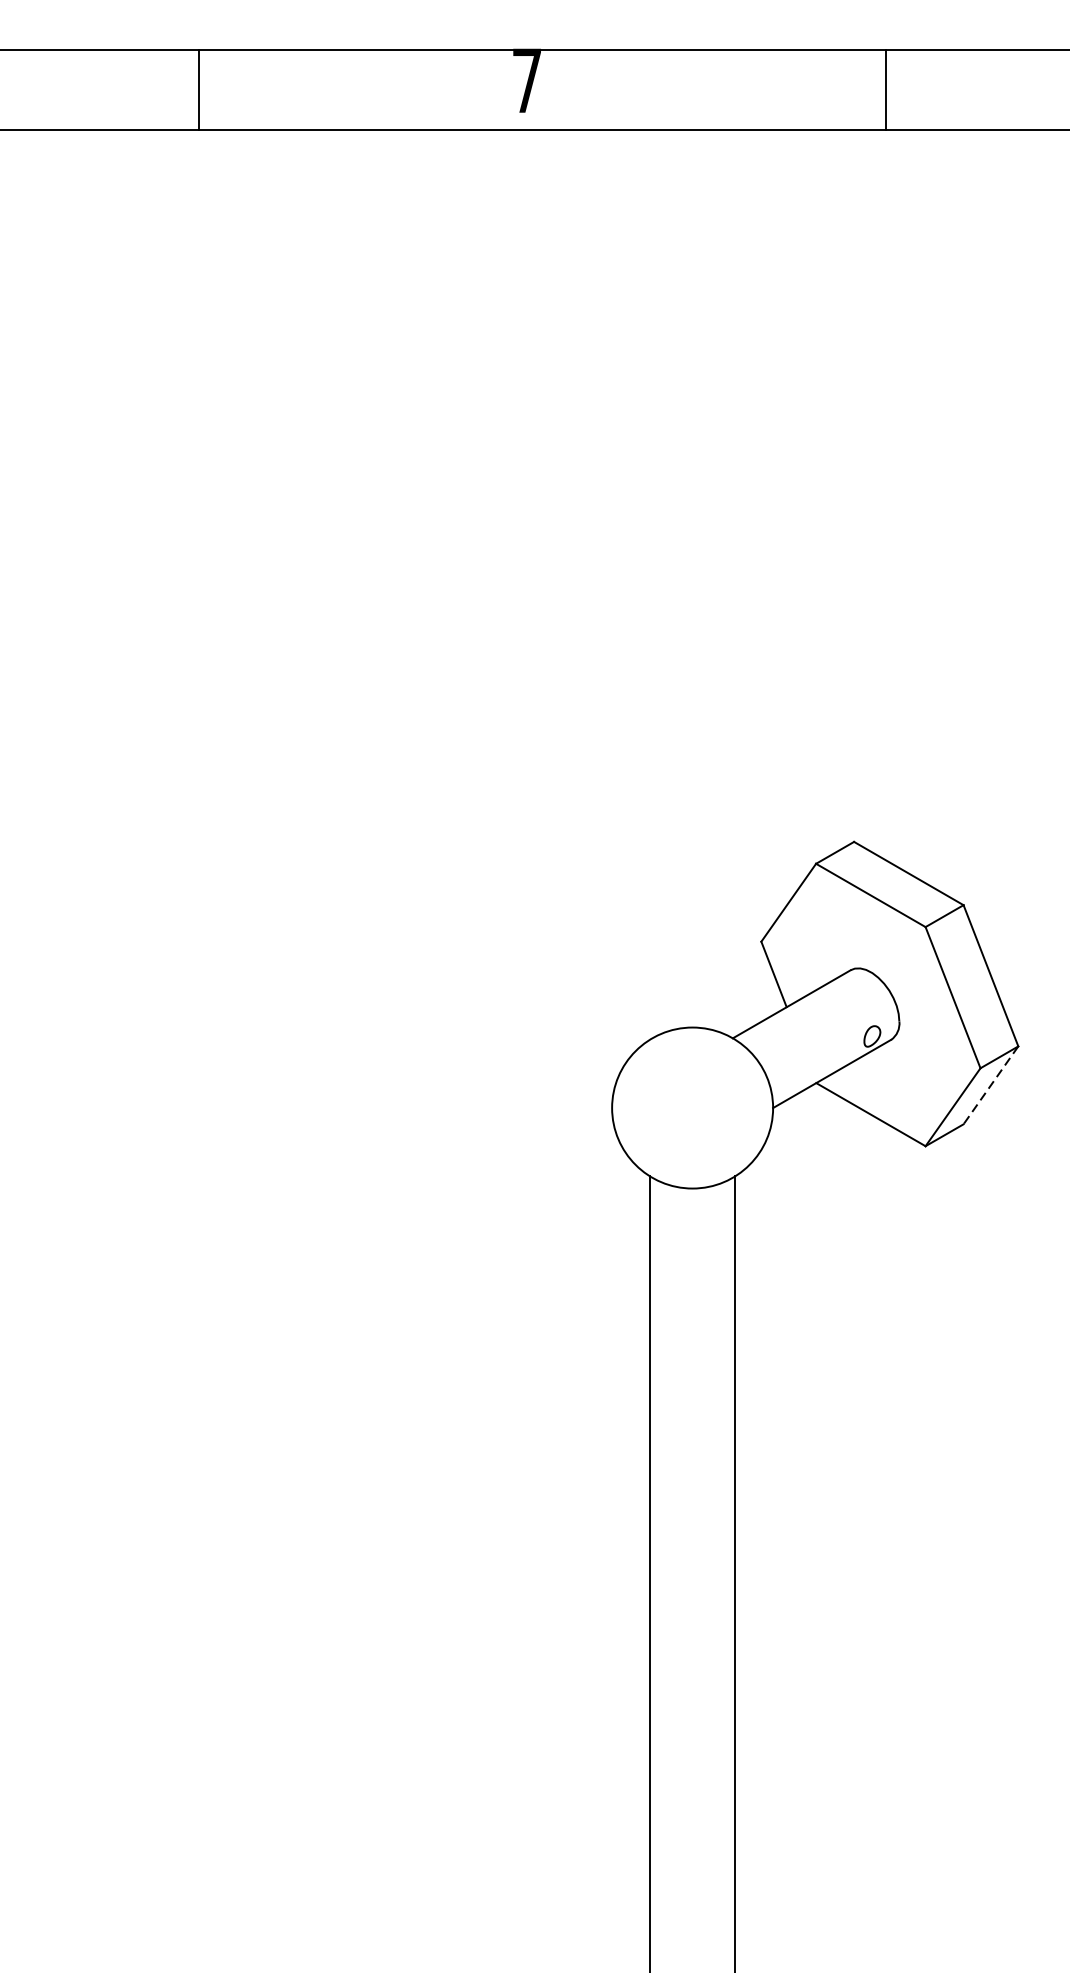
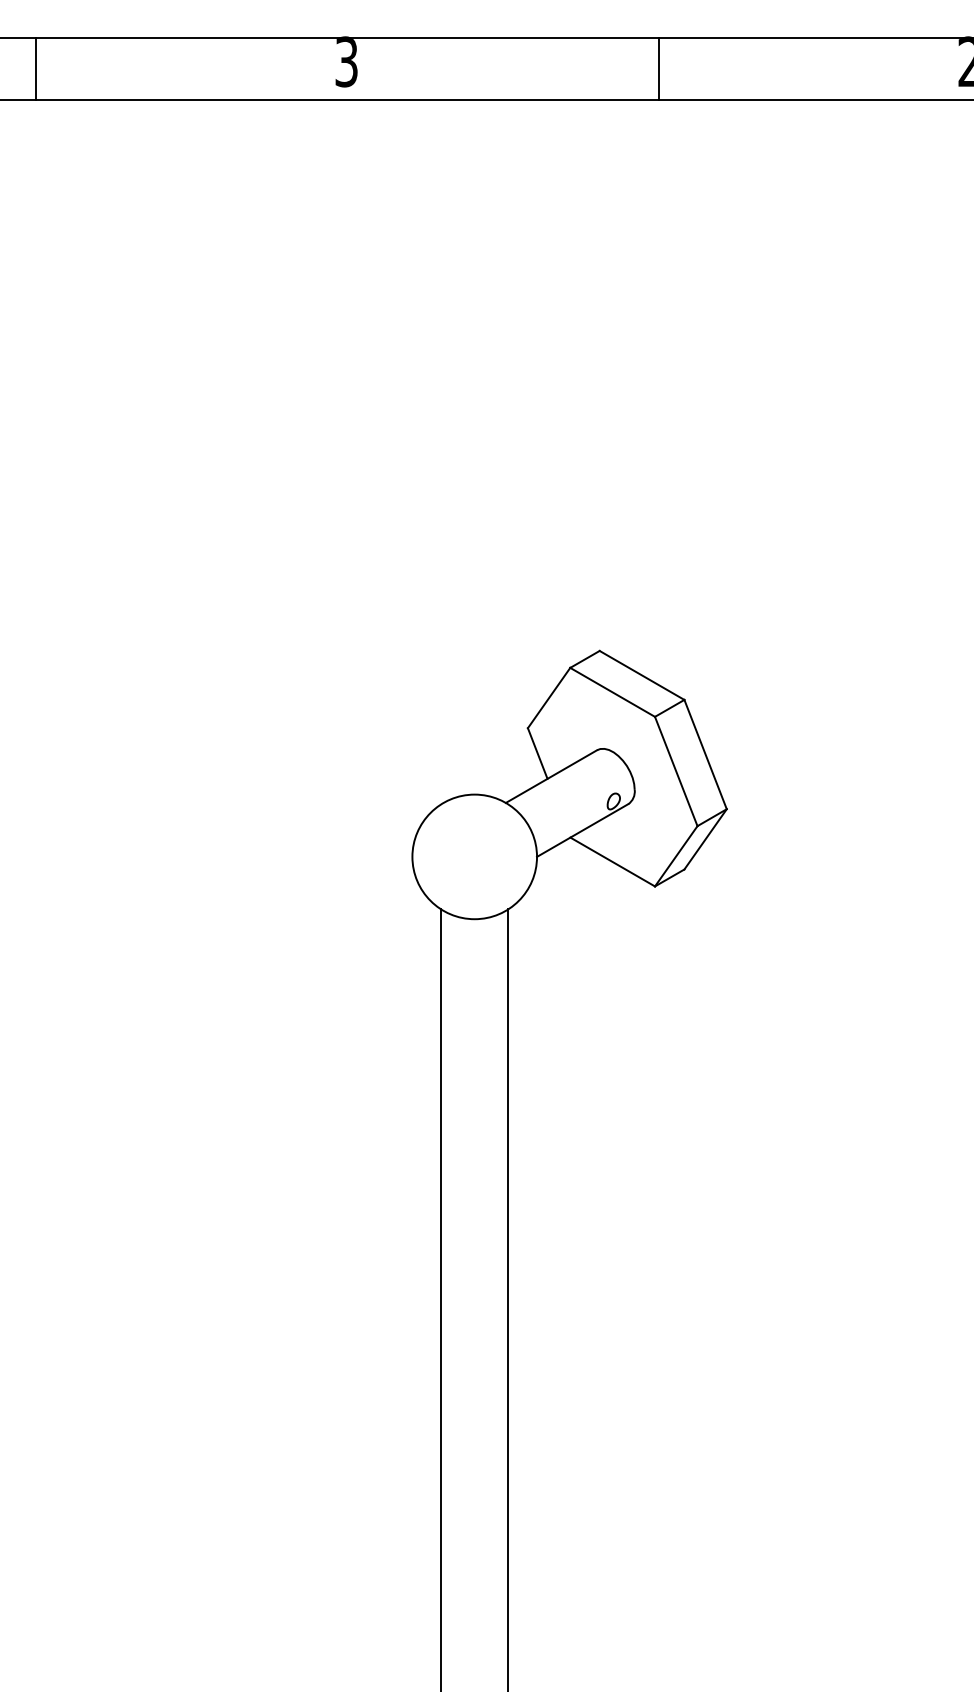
text: (526, 80) -> (346, 61), 7 -> 3
line: (198, 89) -> (35, 68), moved
line: (886, 89) -> (658, 68), moved
line: (990, 1085) -> (705, 839), dashed -> solid

